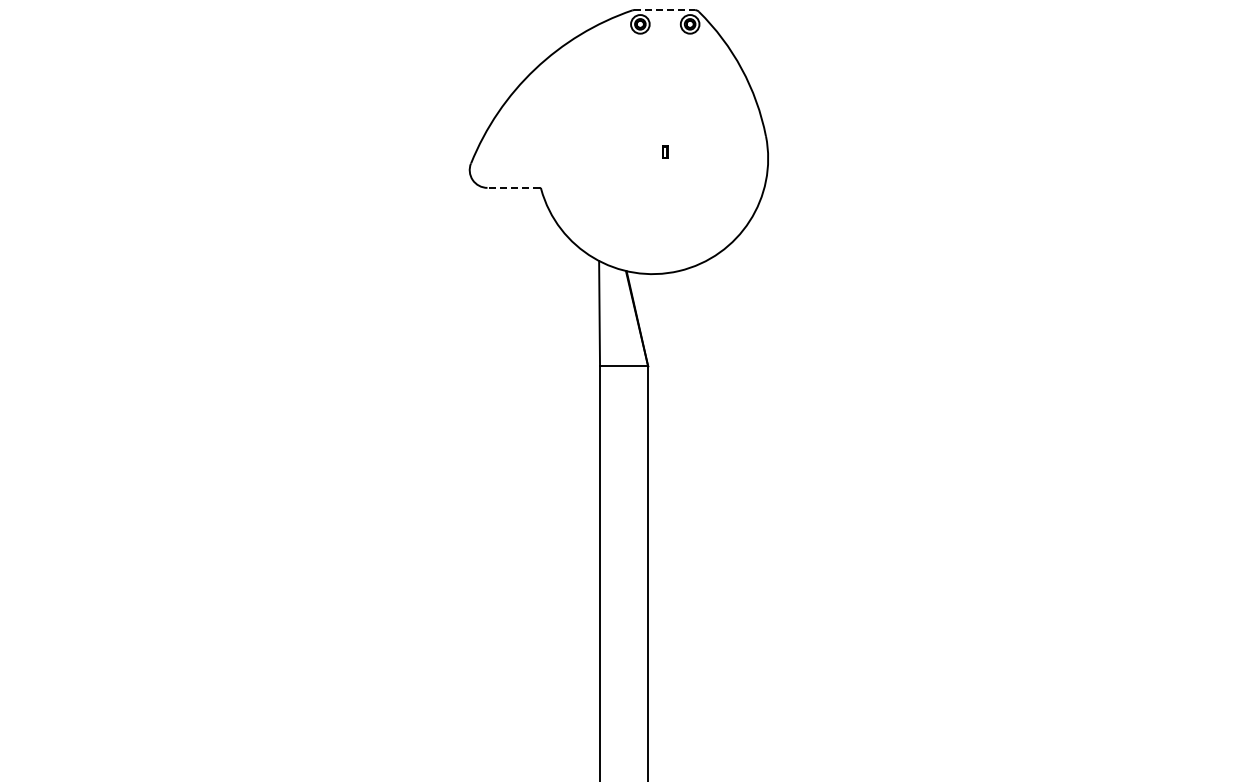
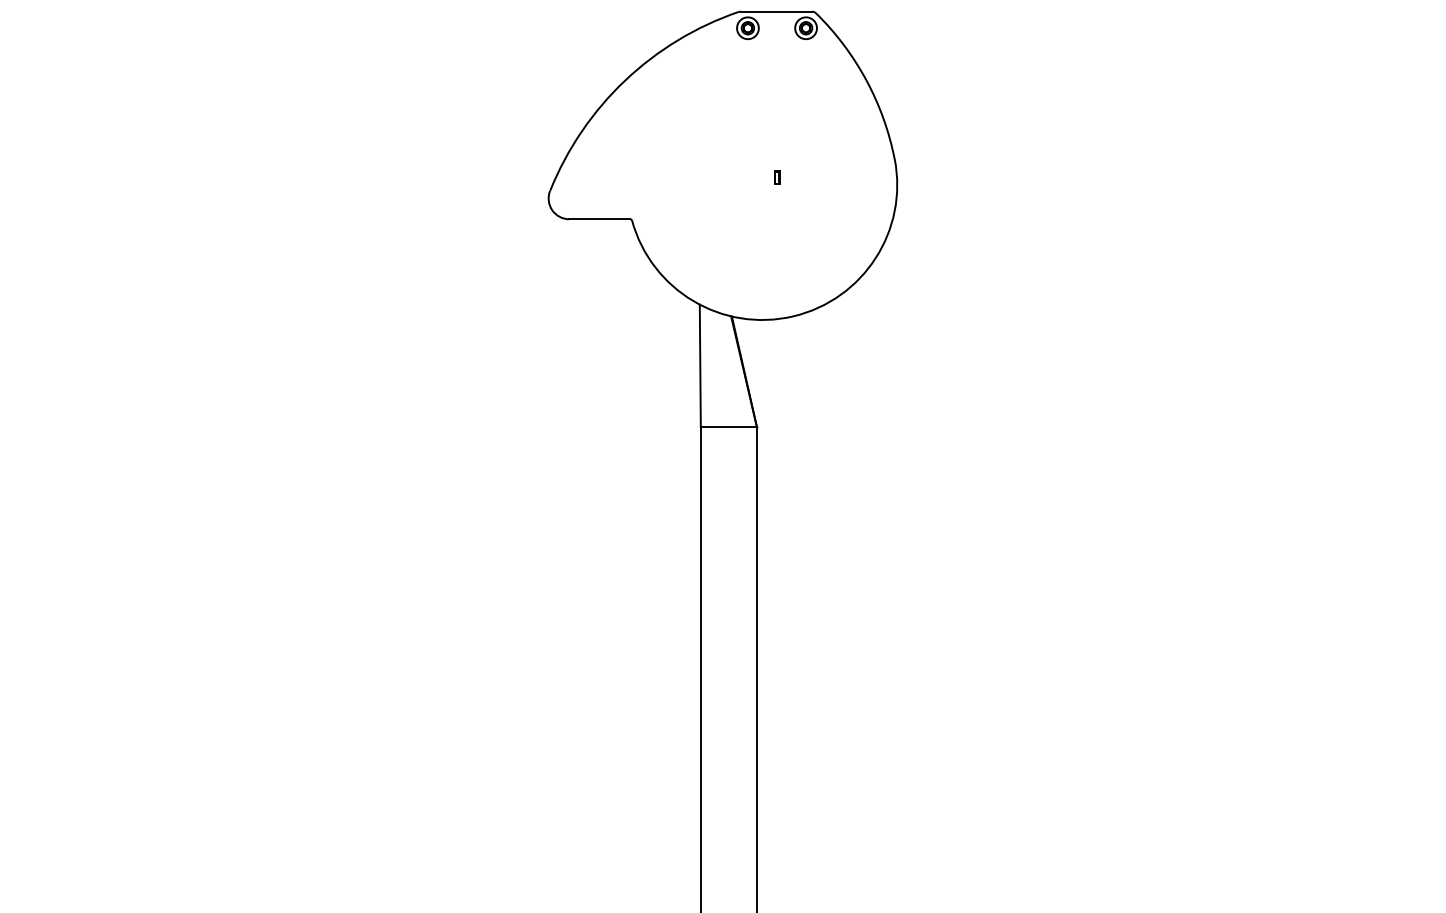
line: (665, 10) -> (777, 12), dashed -> solid
line: (513, 187) -> (599, 218), dashed -> solid

